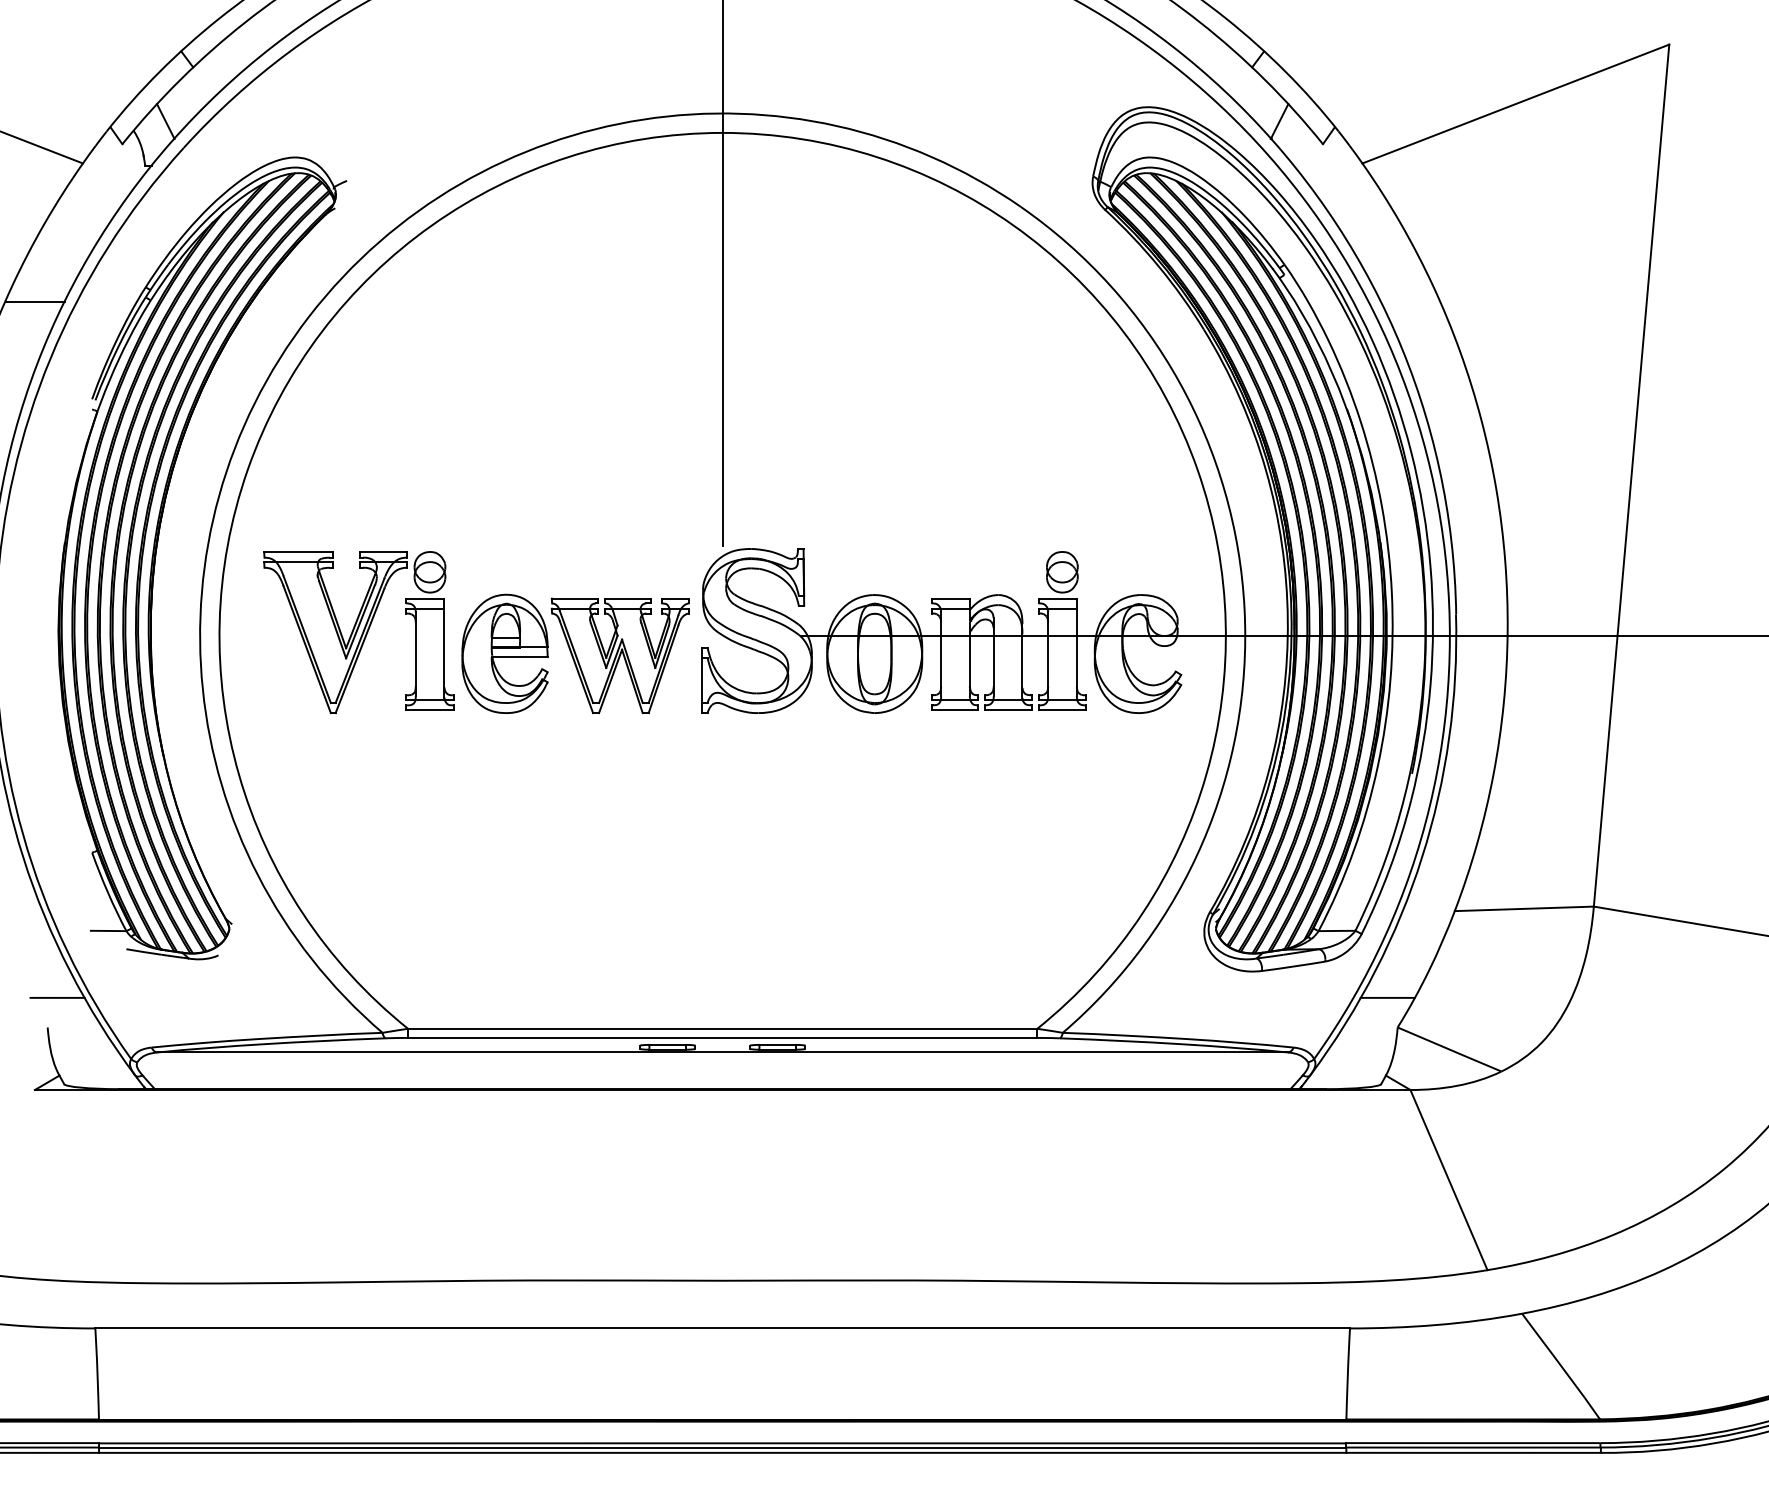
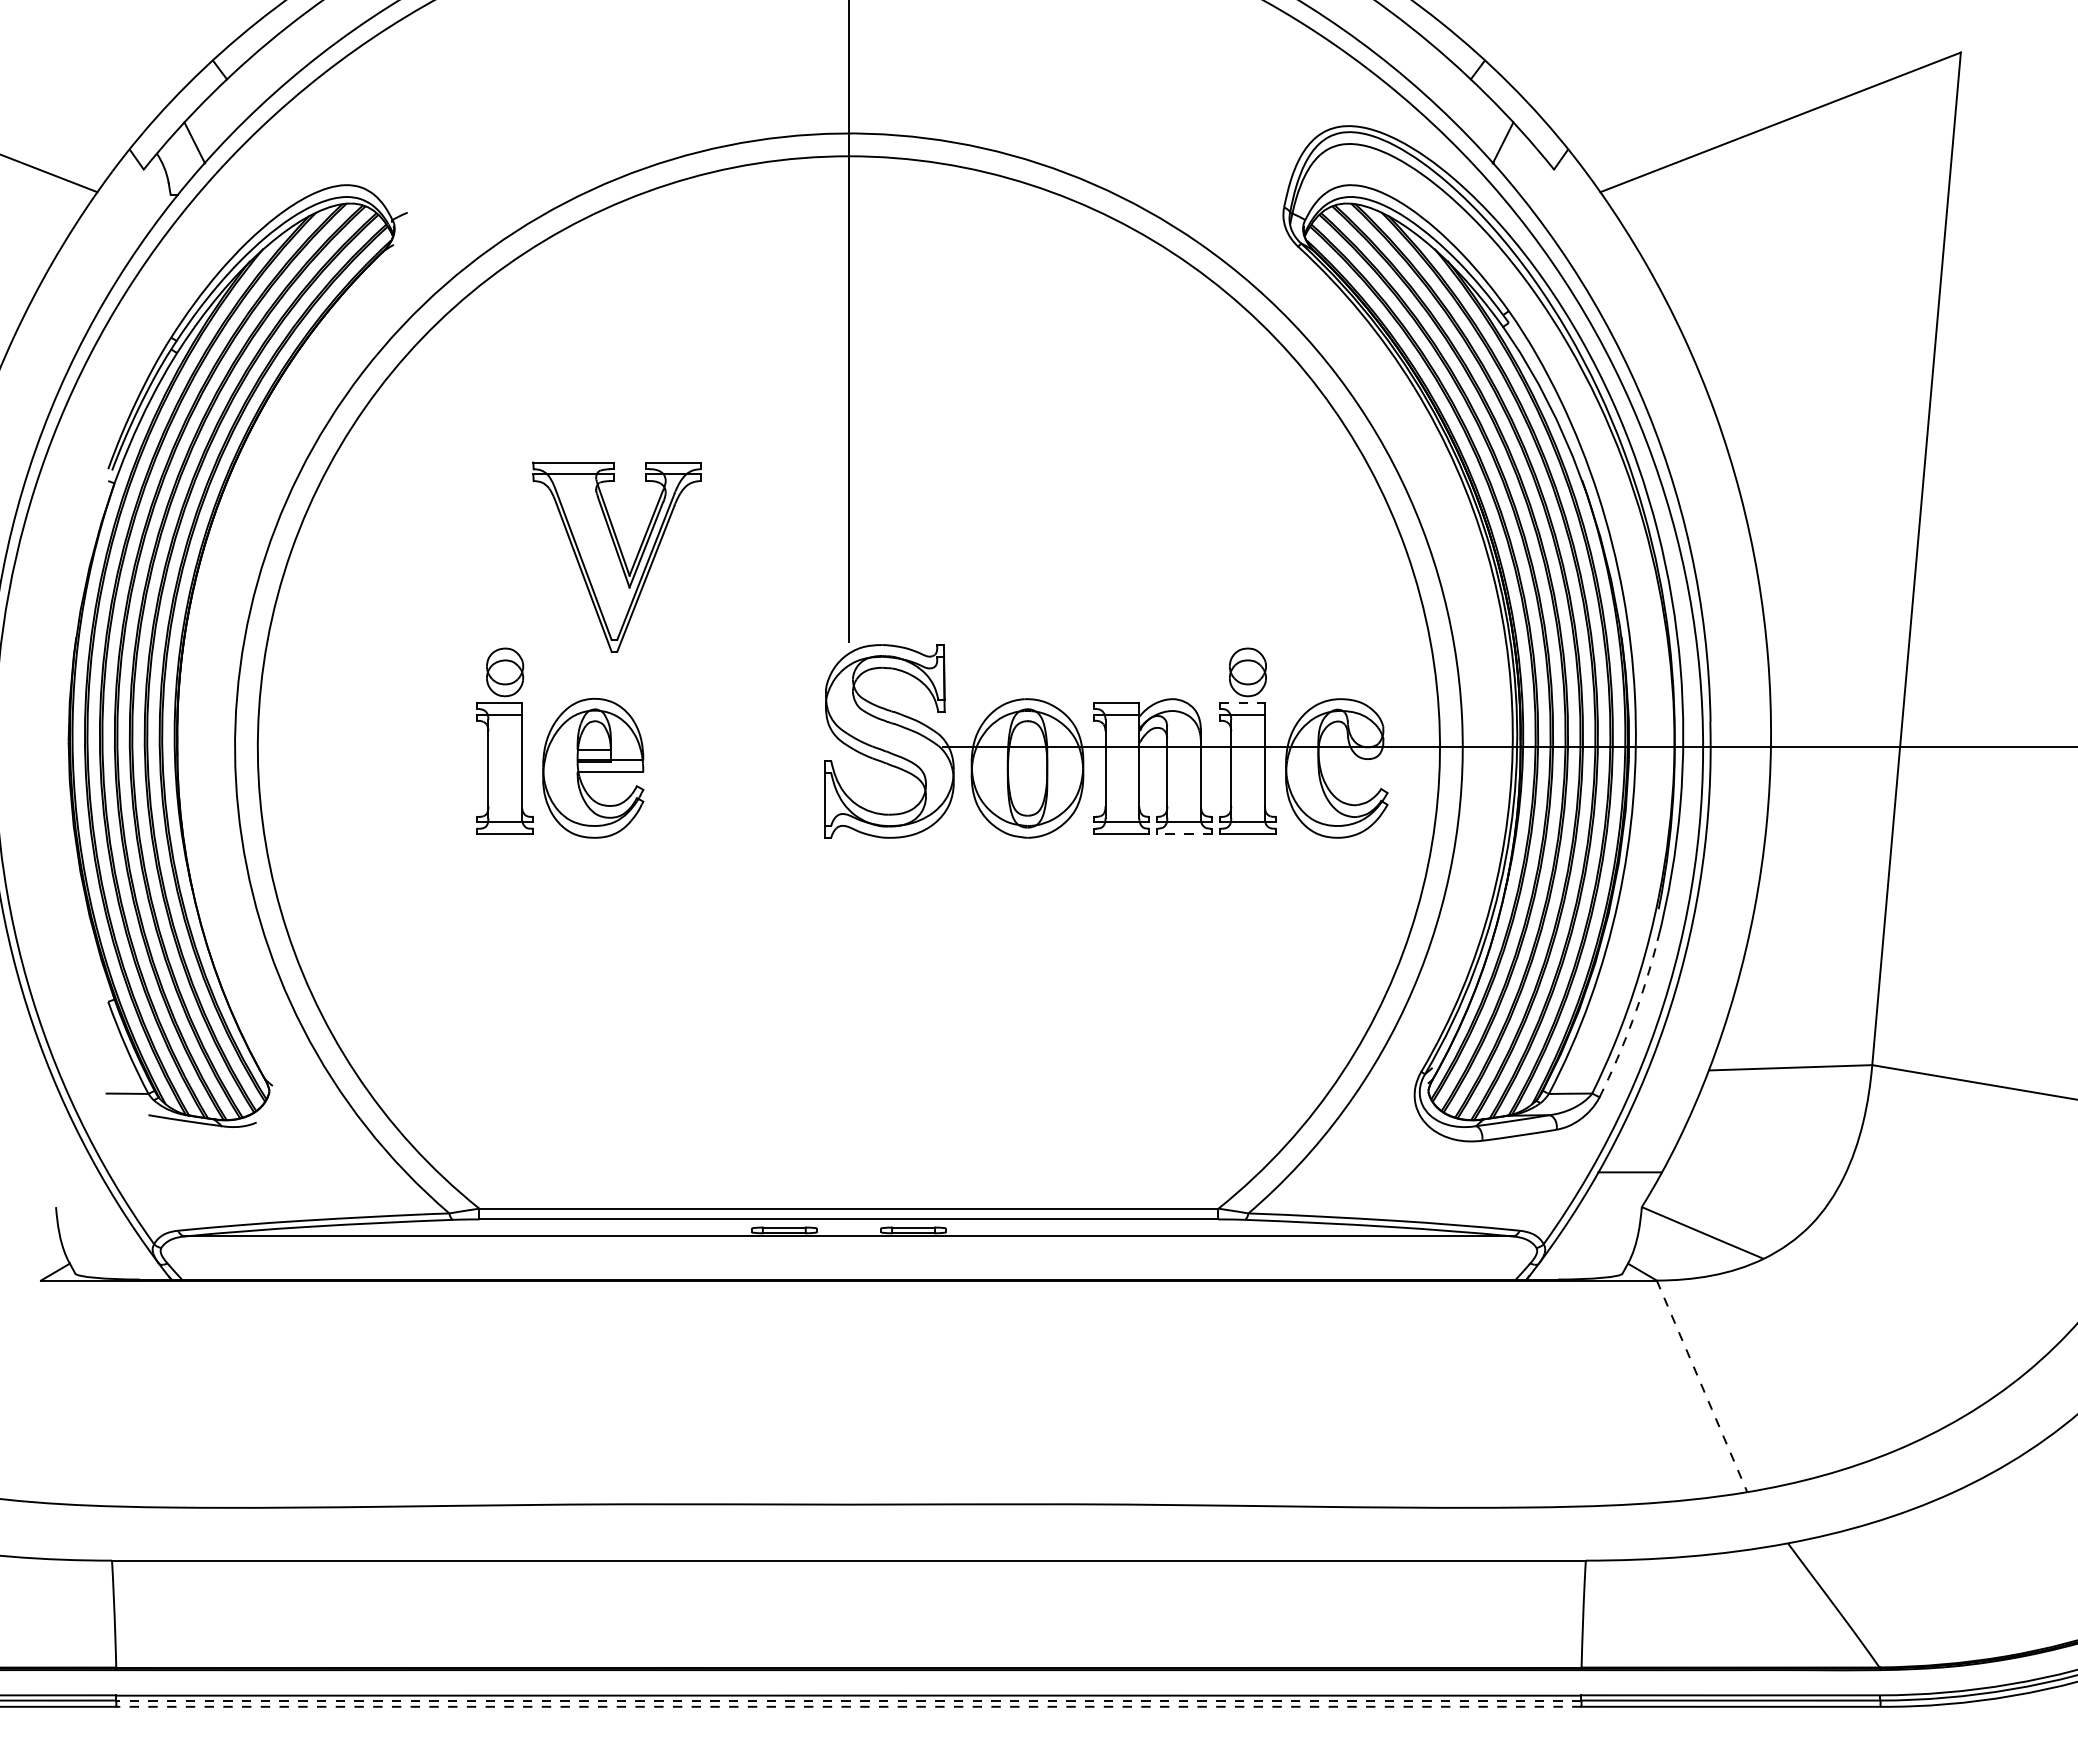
line: (35, 302) -> (41, 355), removed
line: (1057, 598) -> (1242, 703), solid -> dashed
part: (334, 631) -> (616, 556), moved
part: (620, 655) -> (728, 770), removed
line: (1008, 710) -> (1184, 834), solid -> dashed
arc: (1389, 868) -> (1632, 1020), solid -> dashed
line: (57, 998) -> (67, 1172), removed
line: (1449, 1180) -> (1702, 1386), solid -> dashed
line: (722, 1447) -> (848, 1700), solid -> dashed
line: (722, 1452) -> (848, 1706), solid -> dashed

